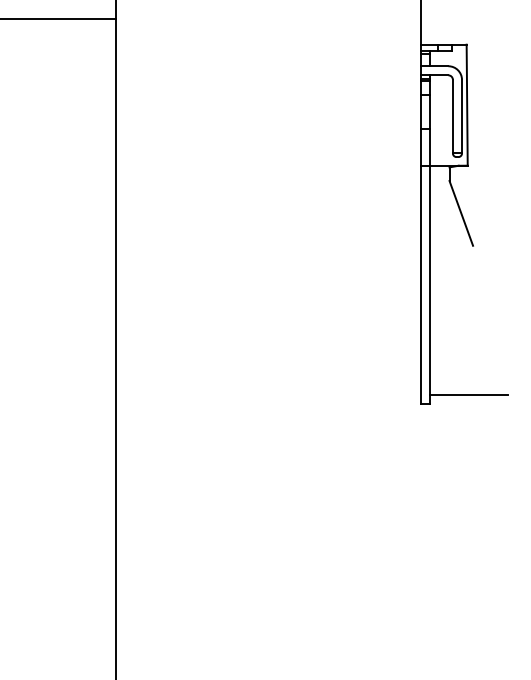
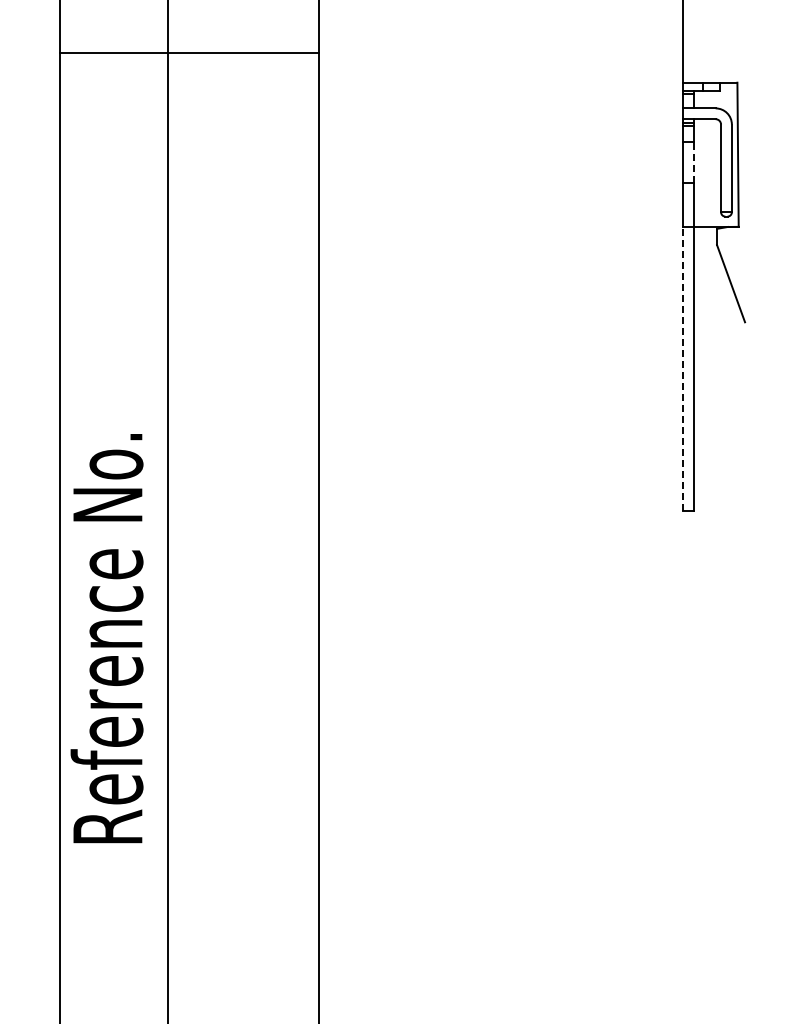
line: (430, 111) -> (694, 162), solid -> dashed
line: (421, 284) -> (683, 368), solid -> dashed
line: (469, 395) -> (740, 500), removed

